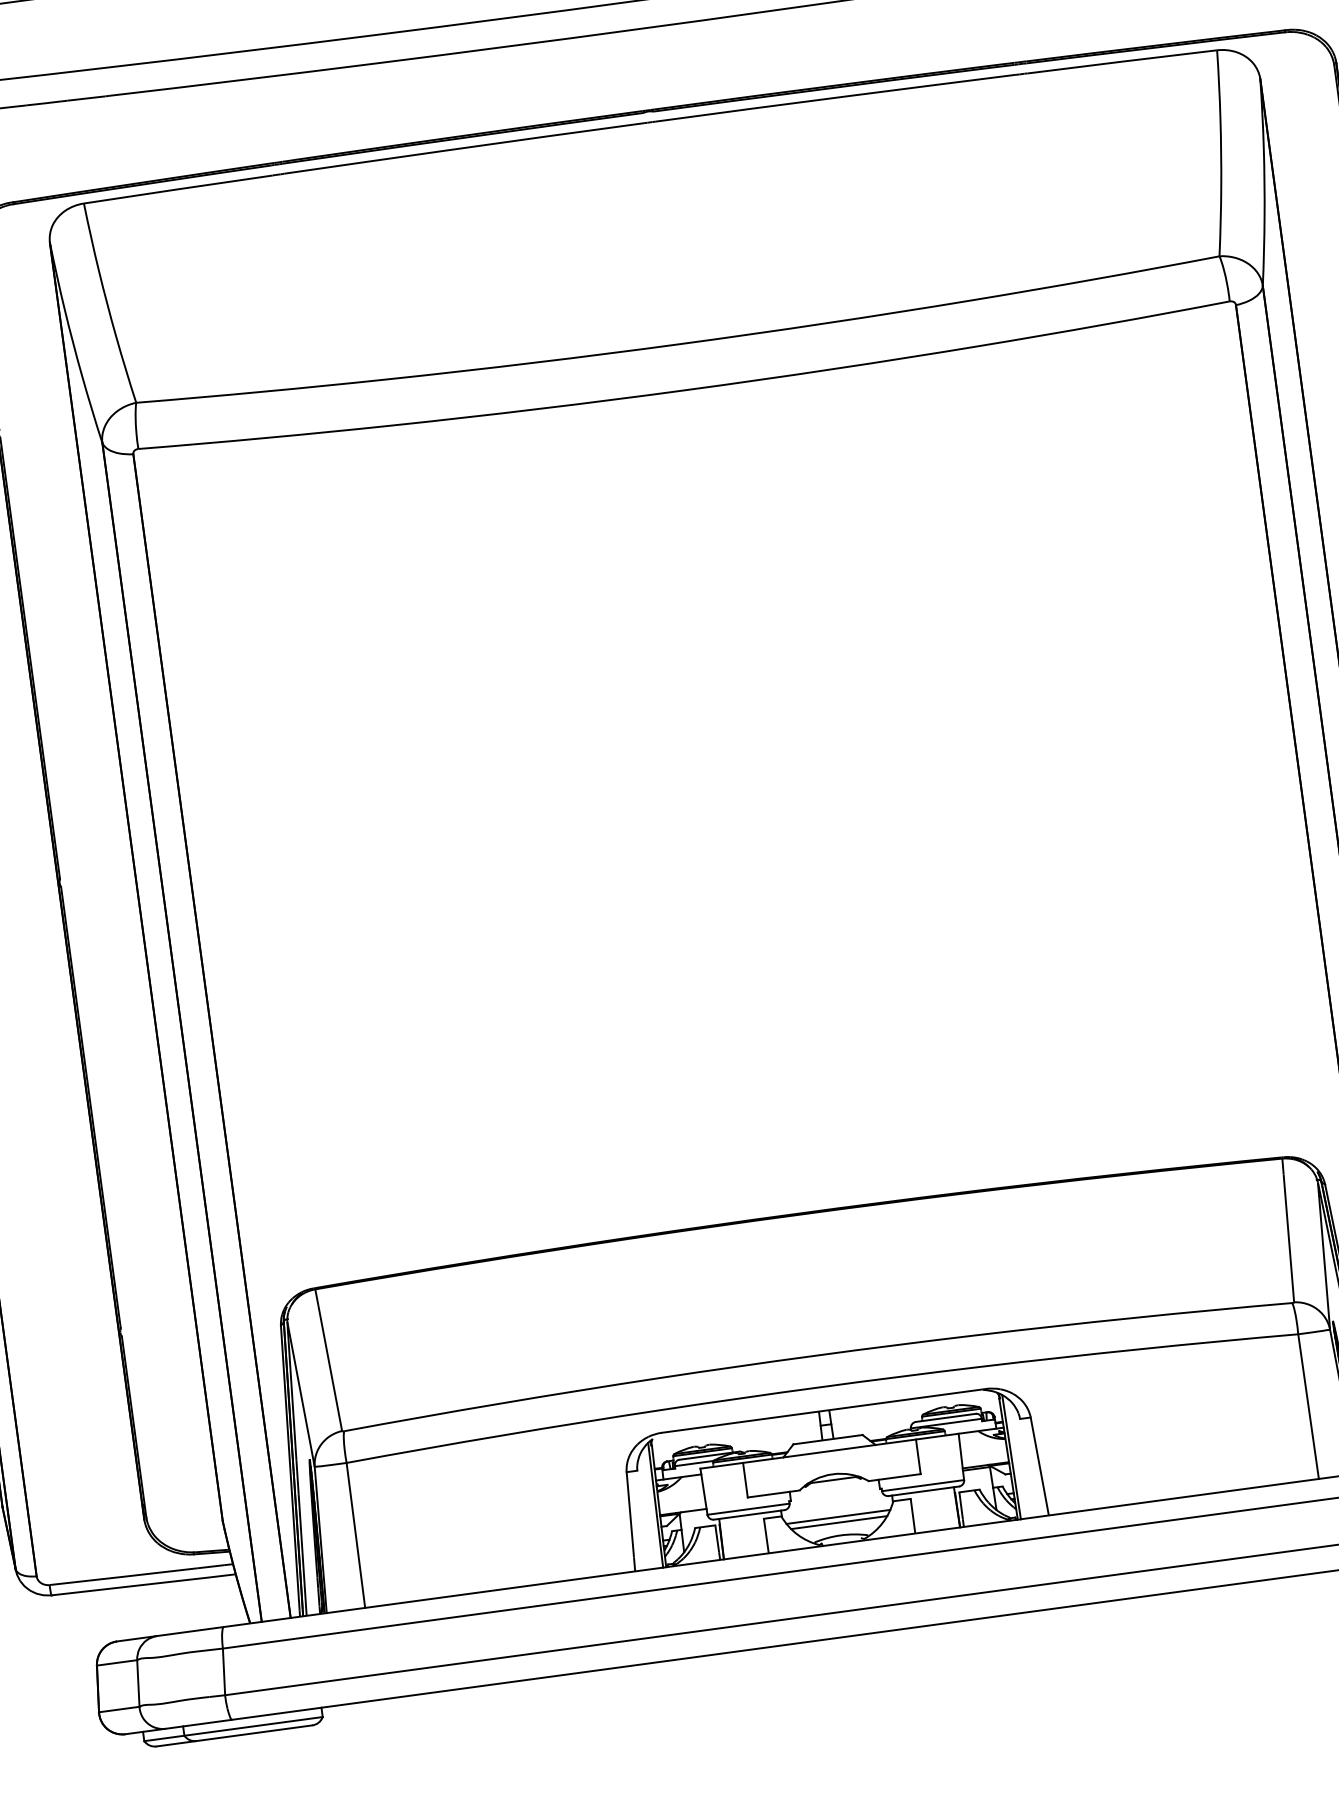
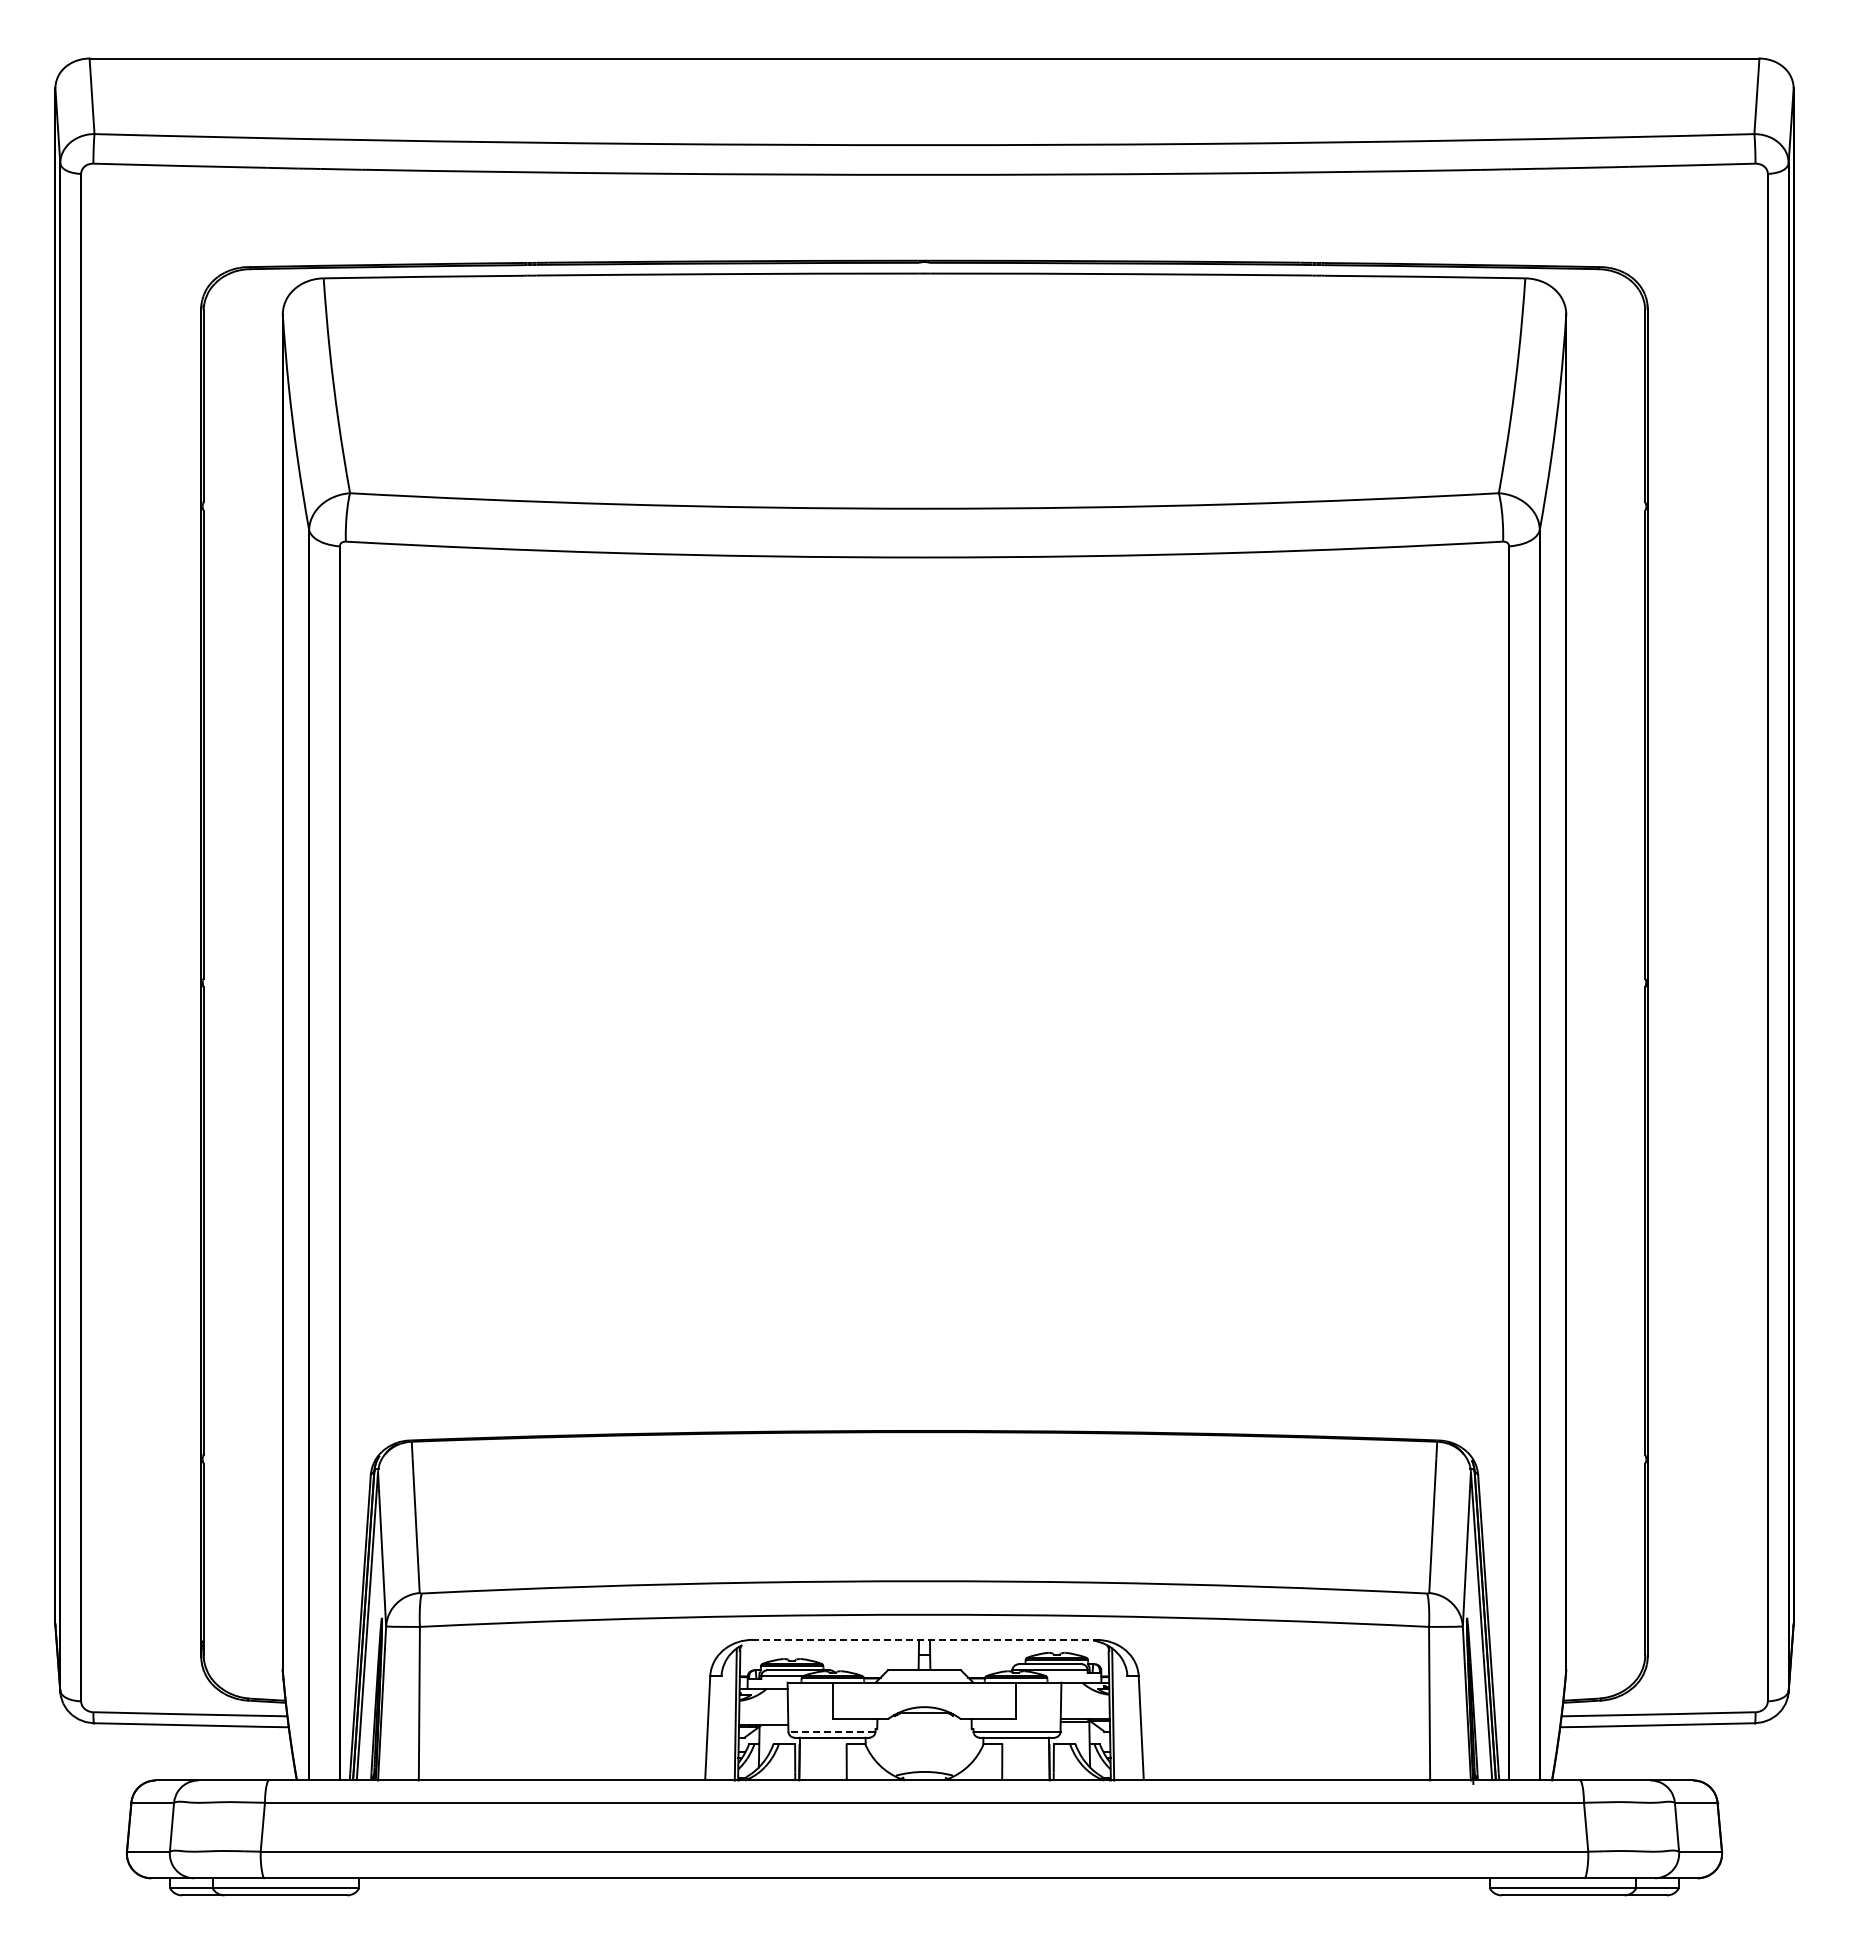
line: (824, 1410) -> (924, 1639), solid -> dashed
line: (748, 1509) -> (831, 1731), solid -> dashed
line: (838, 1517) -> (924, 1752), removed
line: (839, 1522) -> (924, 1758), removed

